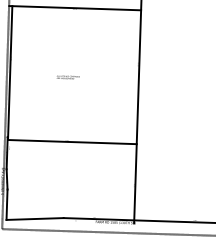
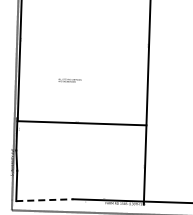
text: (68, 77) -> (70, 80), moved
line: (35, 219) -> (45, 200), solid -> dashed

